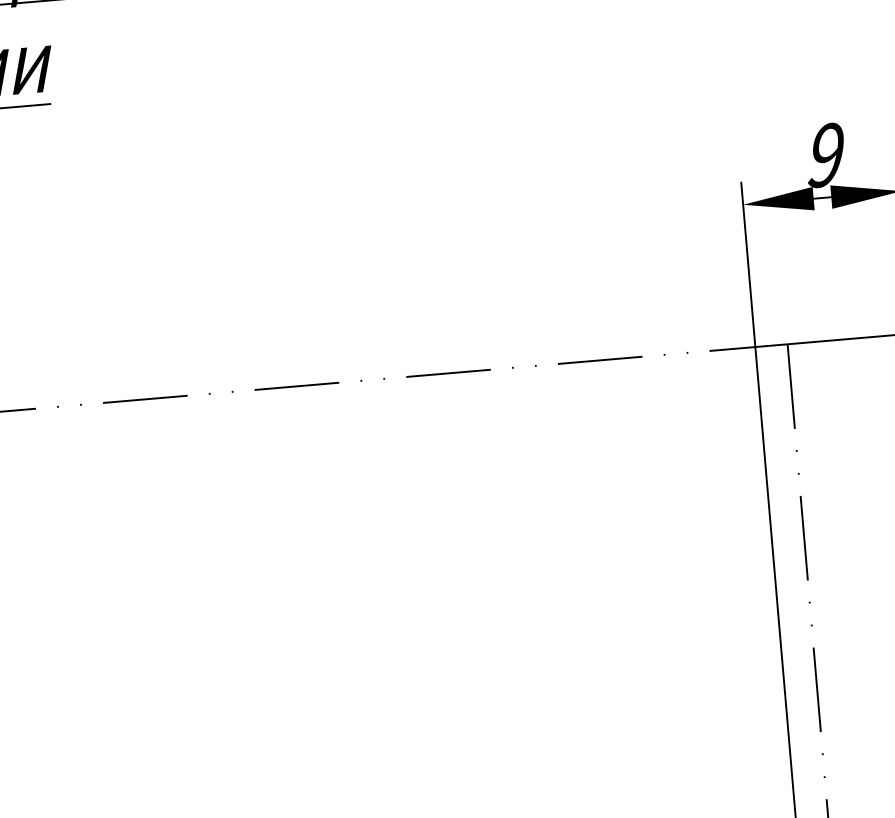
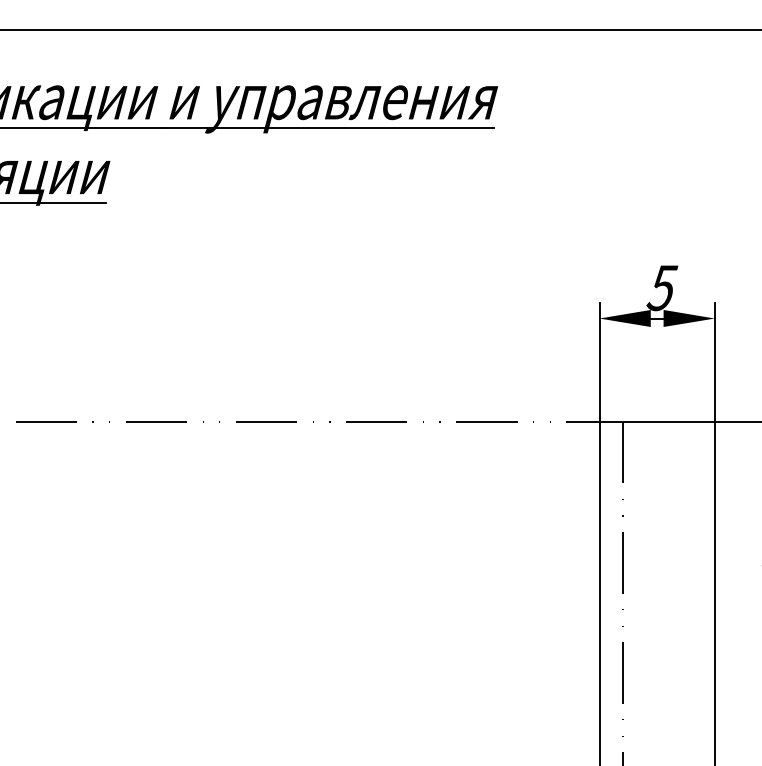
text: (826, 154) -> (662, 287), 9 -> 5

